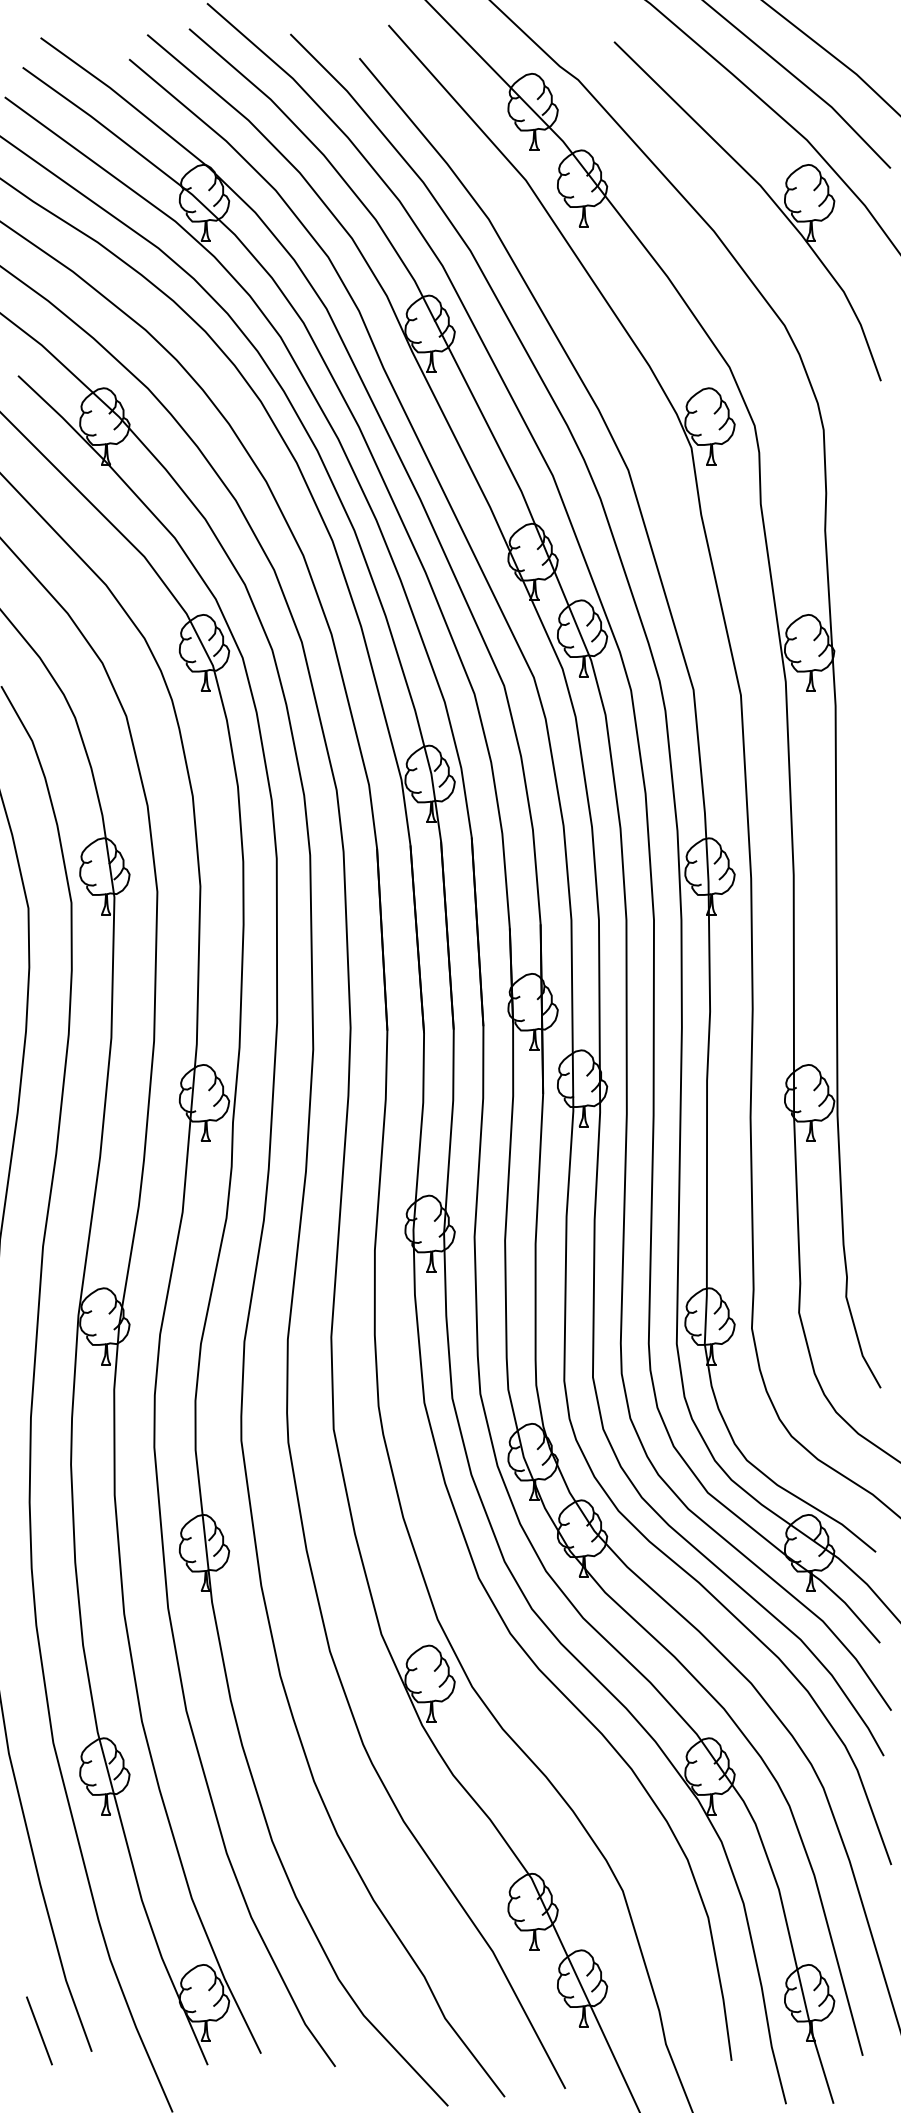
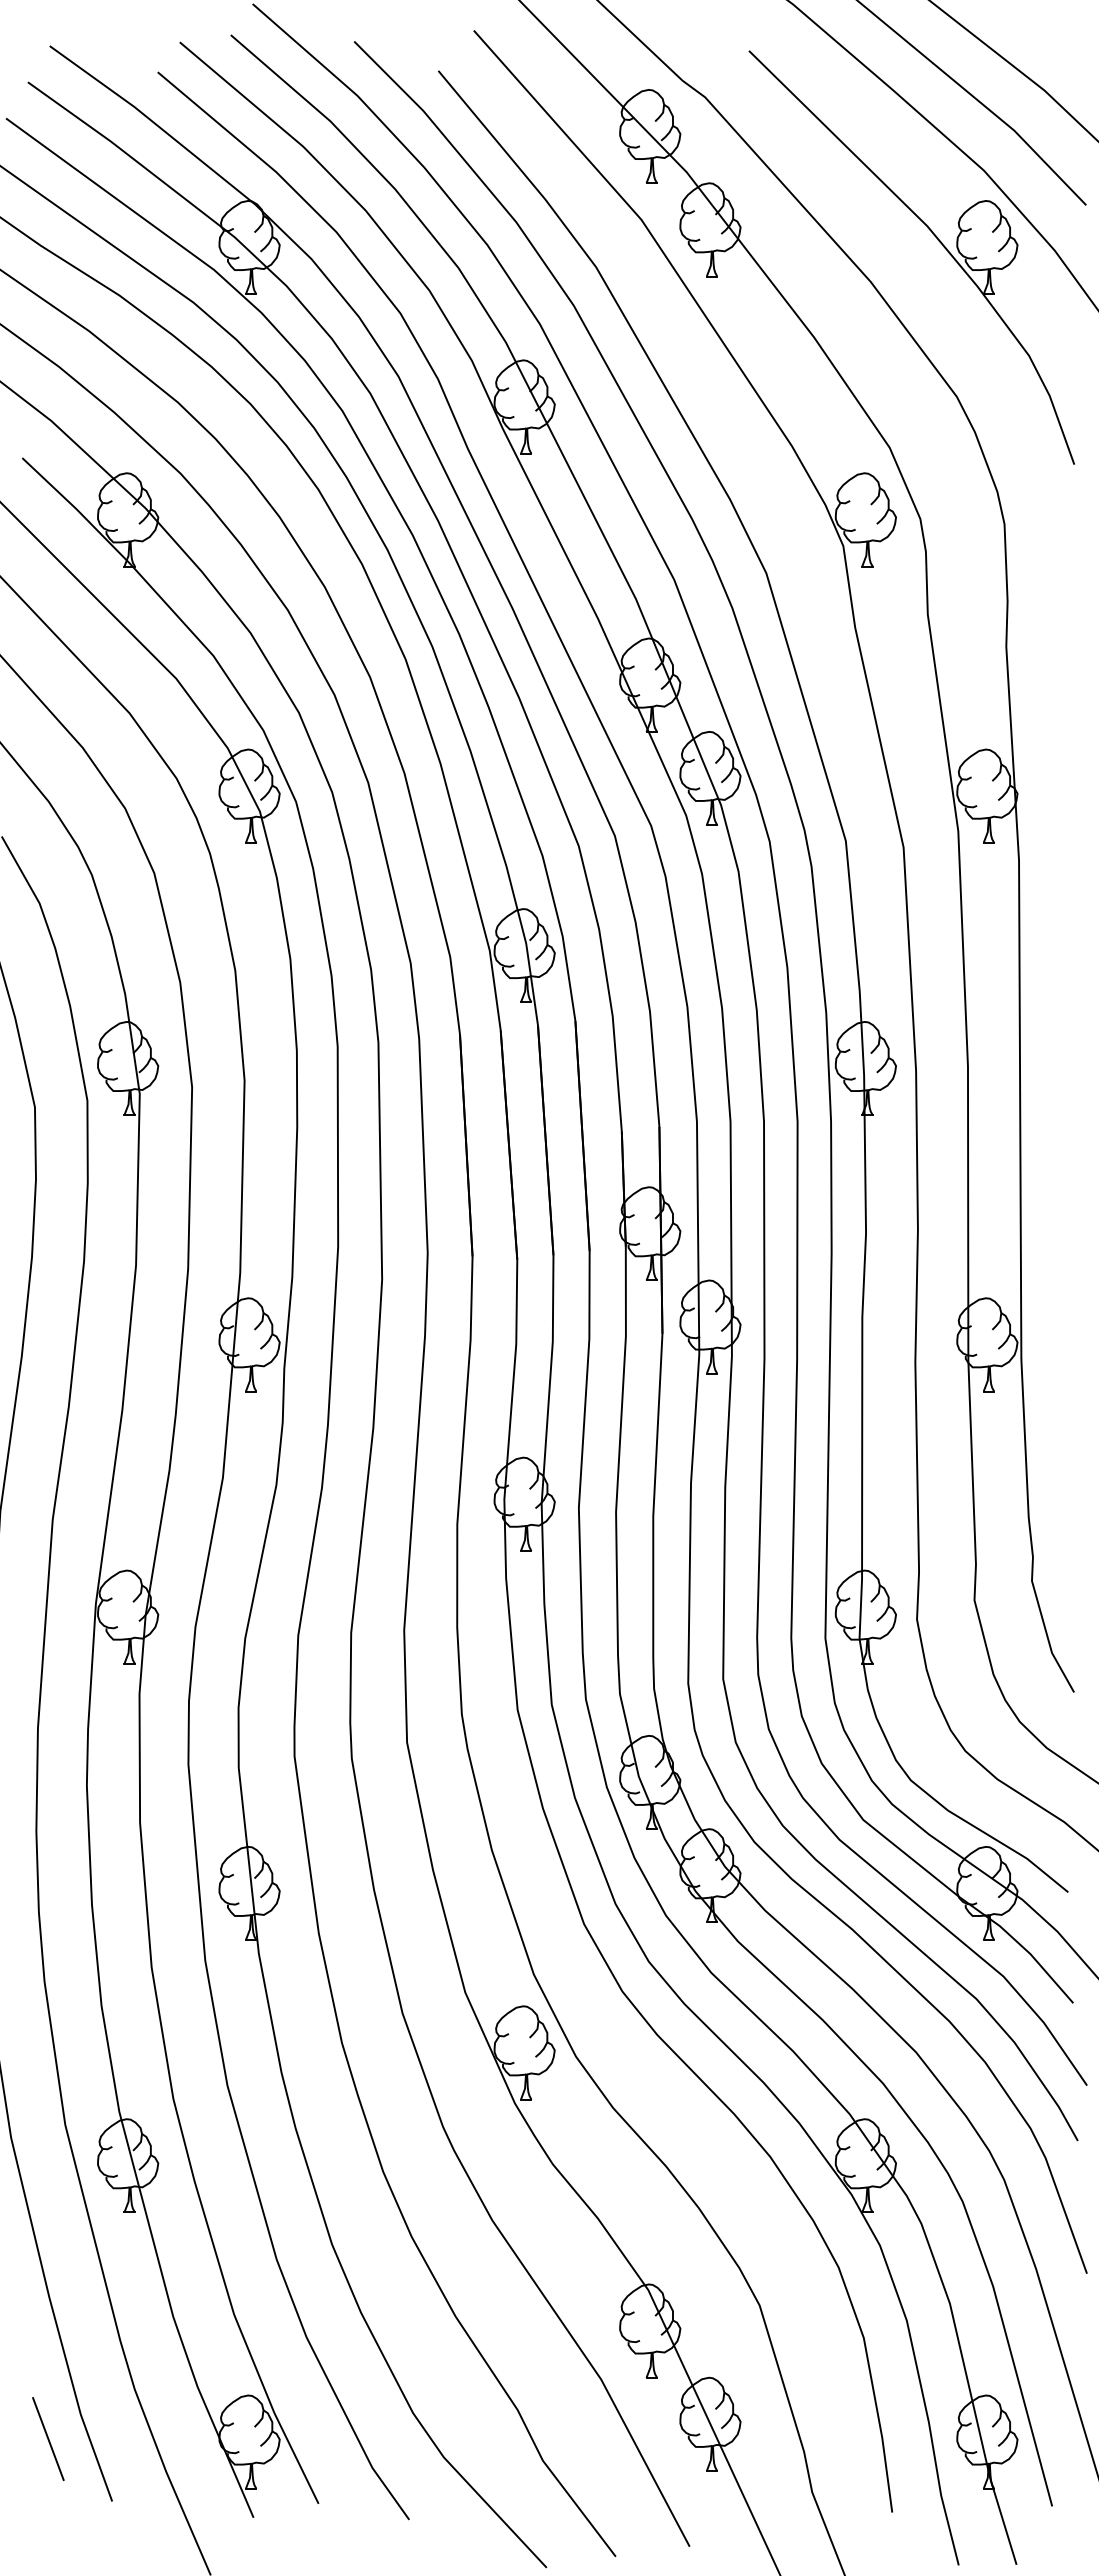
line: (39, 2030) -> (48, 2438), moved

